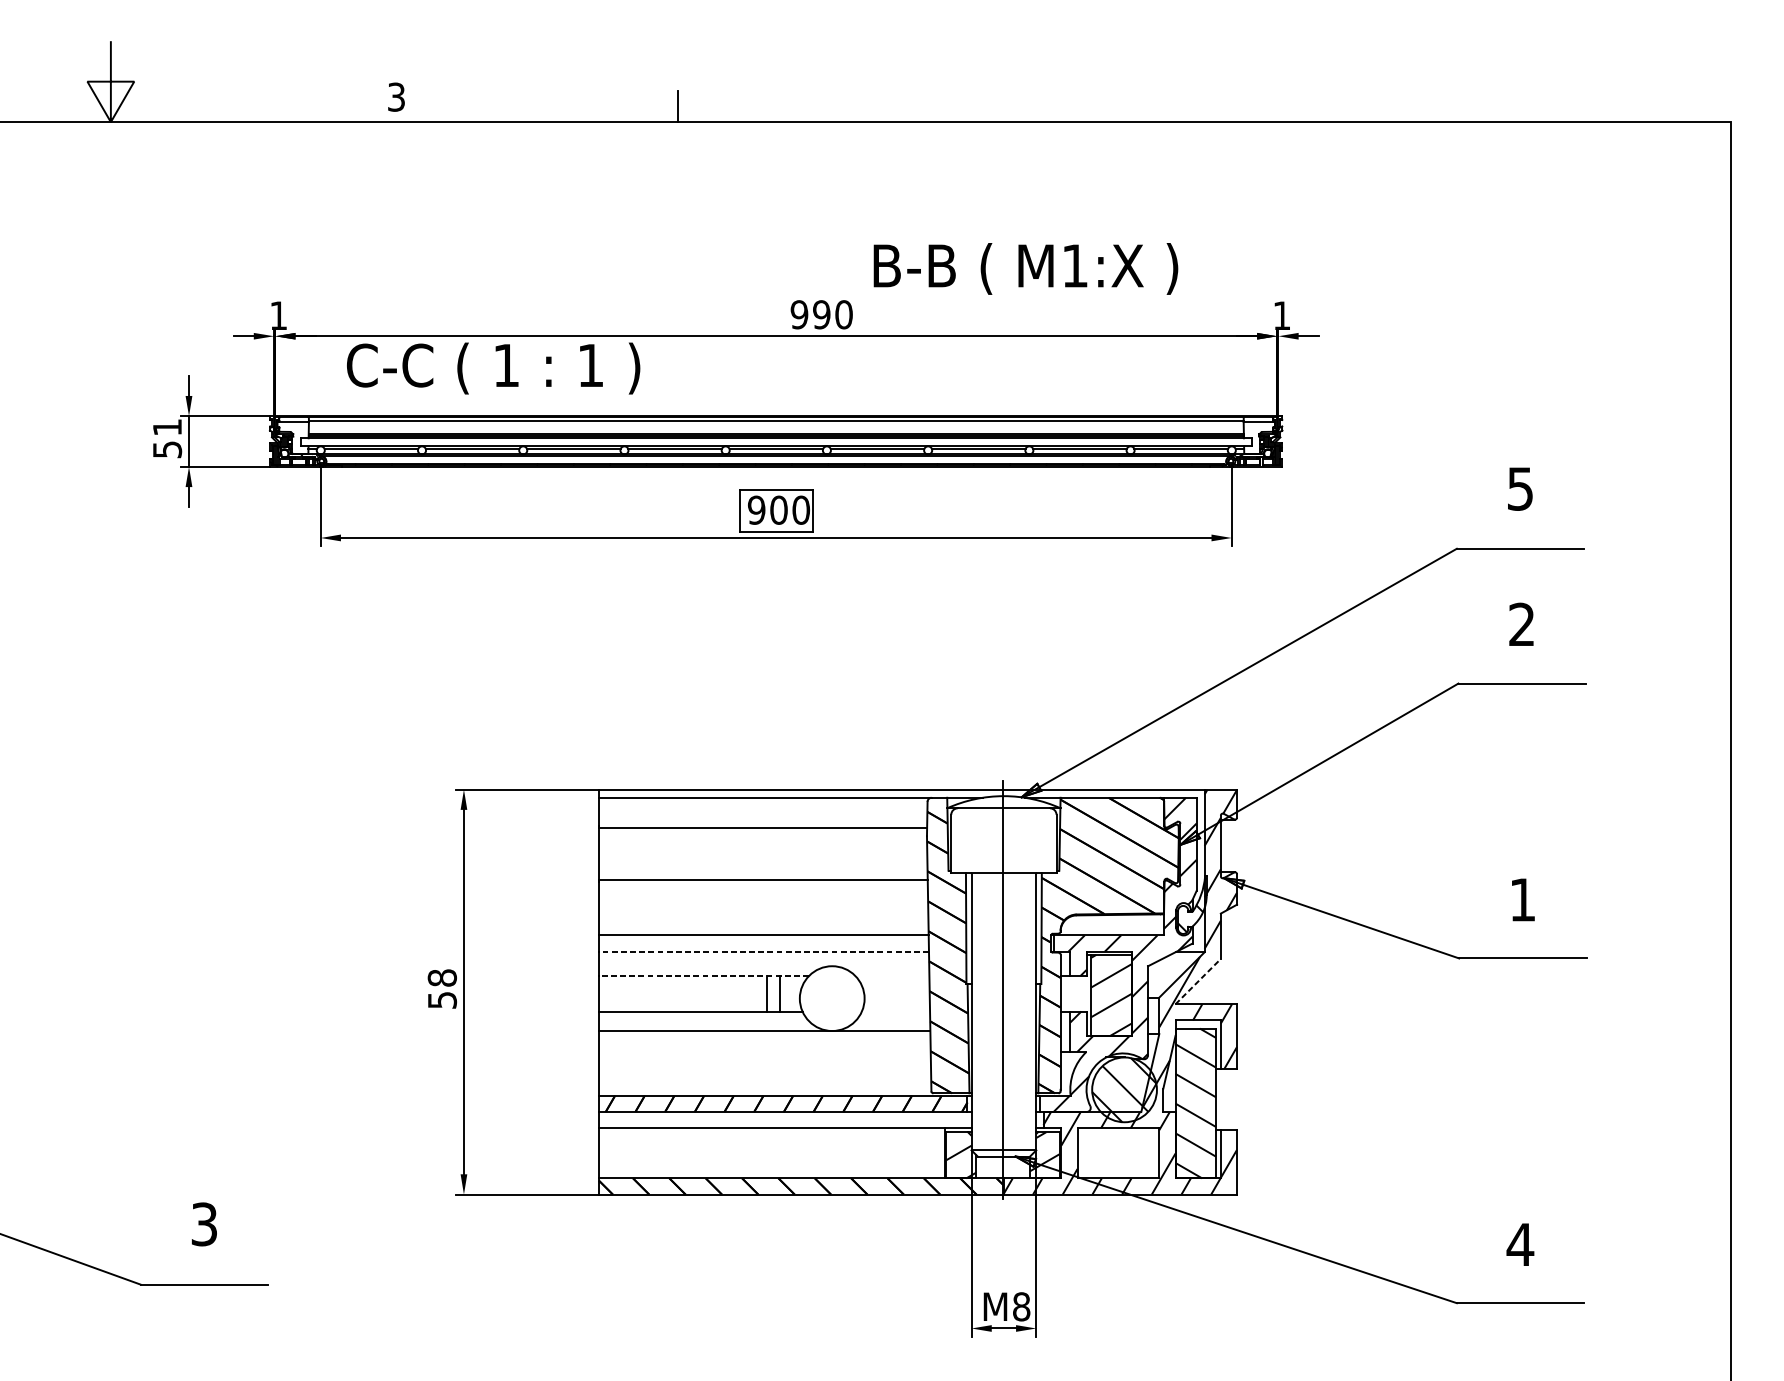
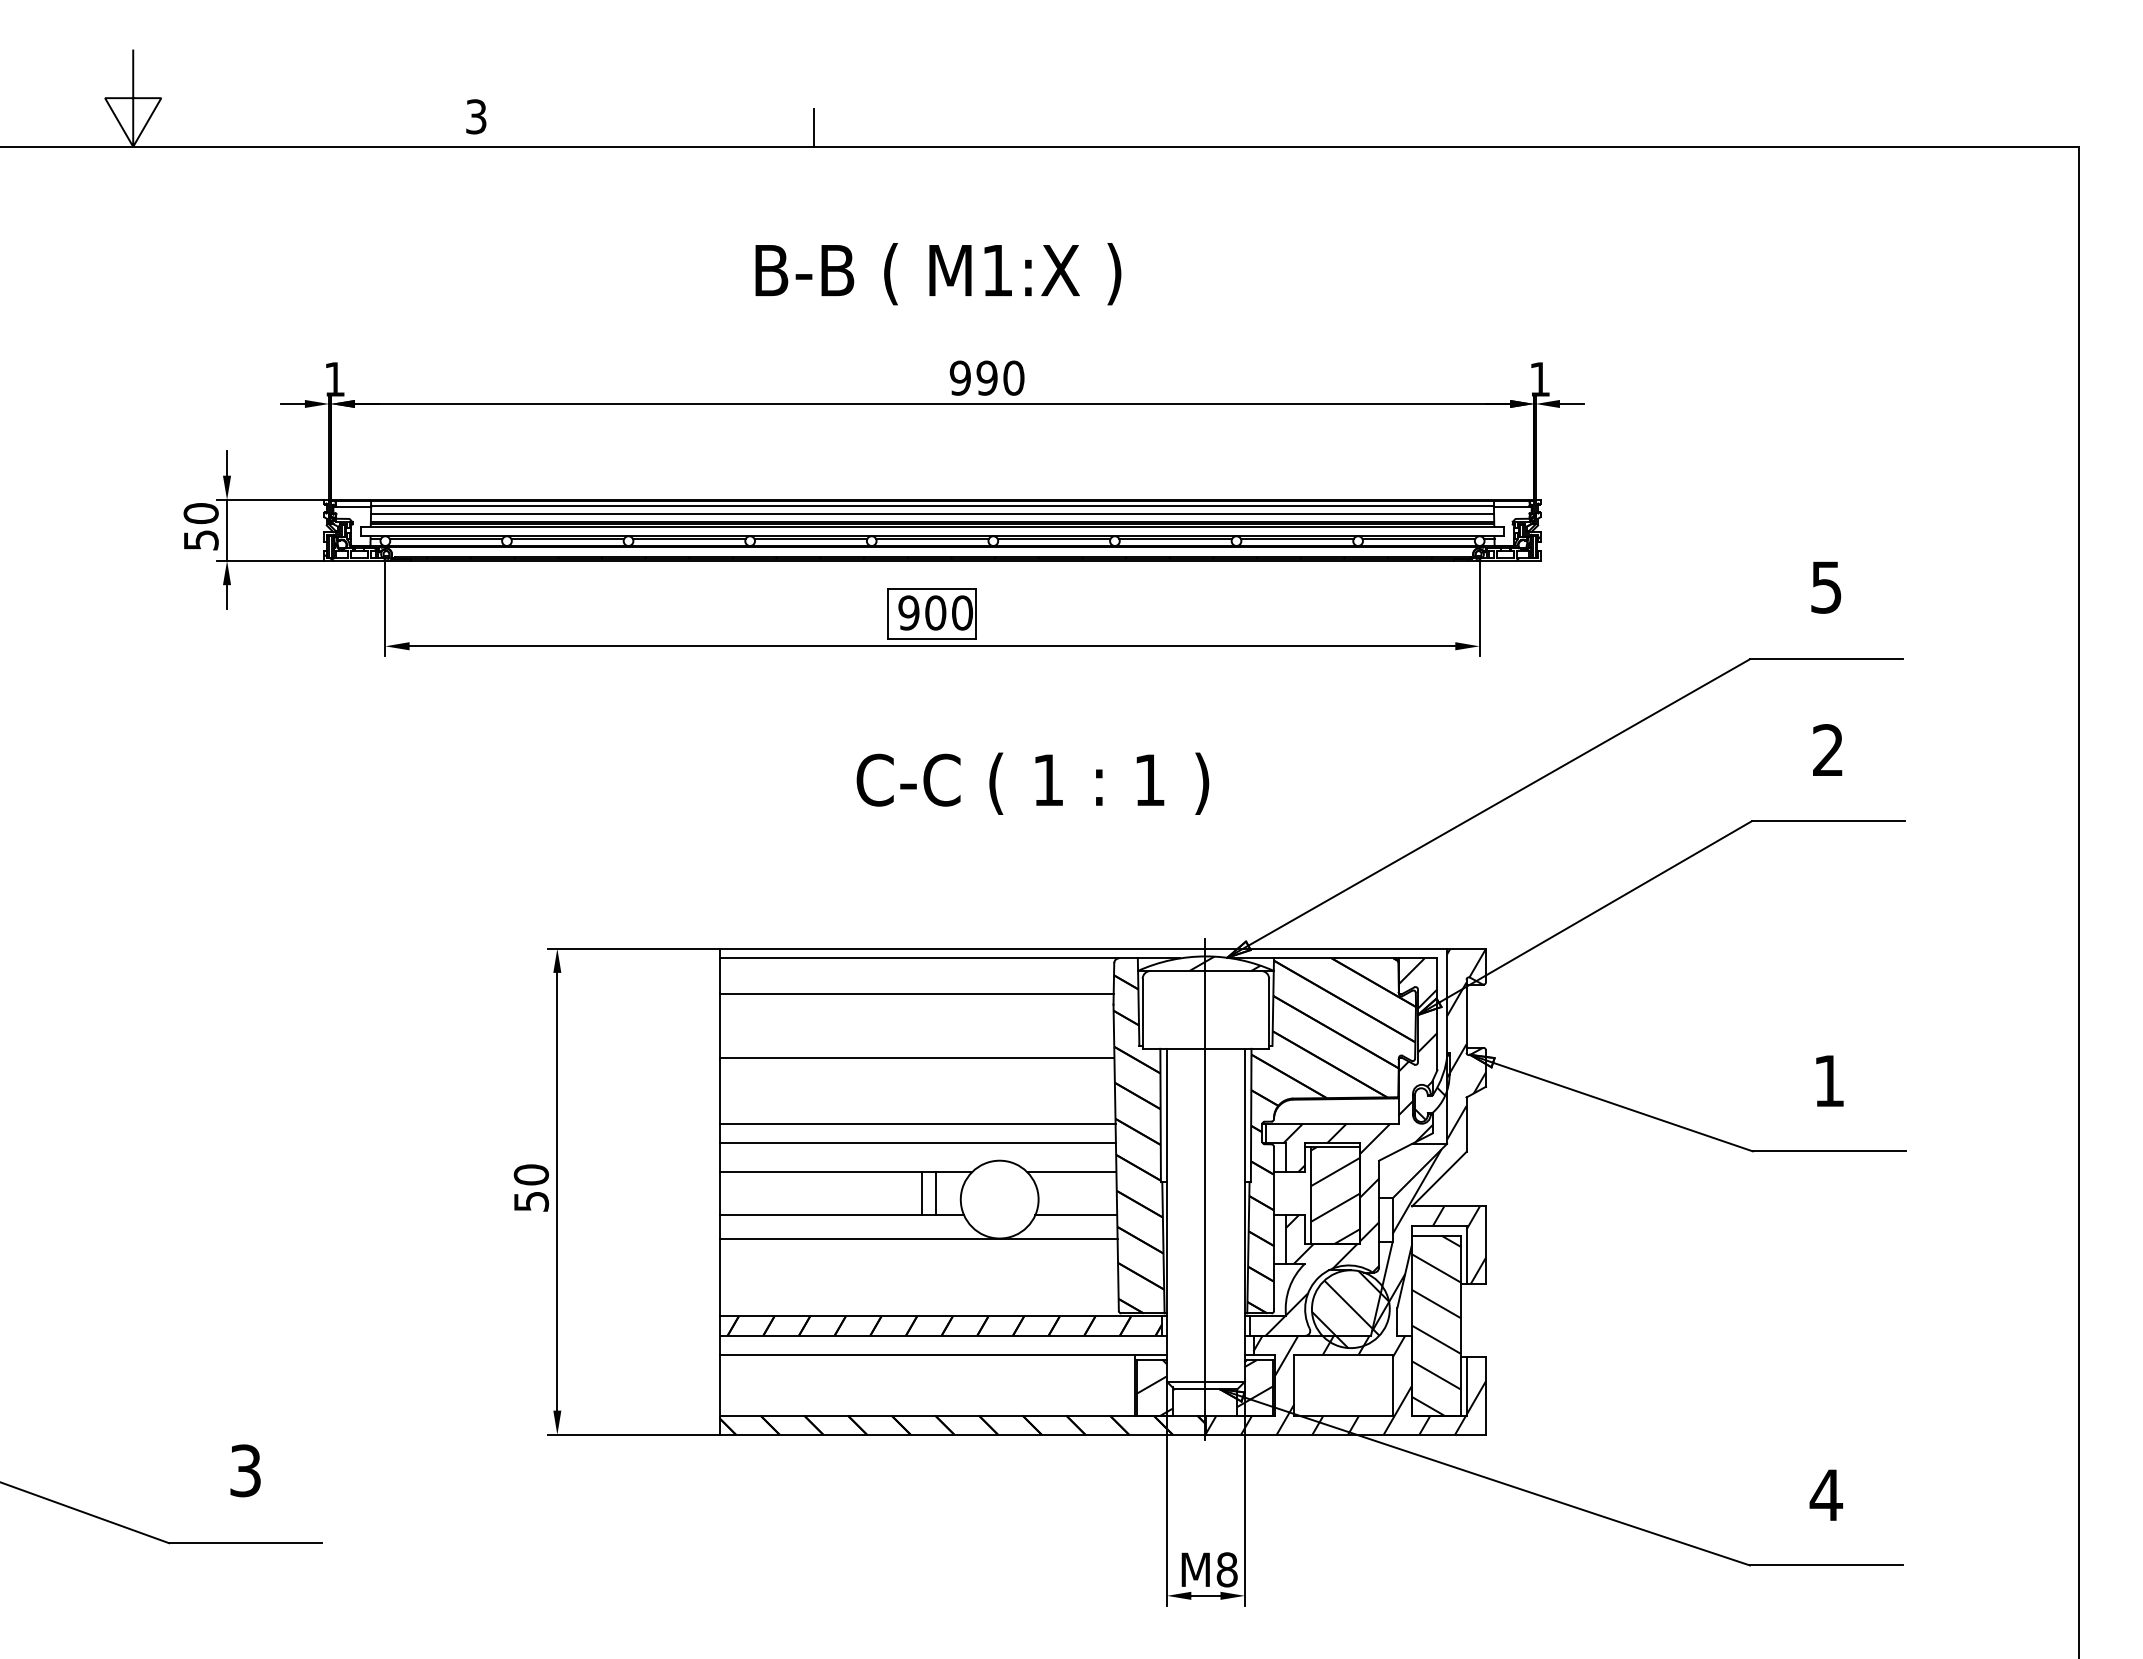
text: (1026, 269) -> (938, 274), moved
text: (493, 368) -> (1032, 783), moved
text: (166, 427) -> (200, 513), 51 -> 50
line: (776, 427) -> (932, 513), added
hatch: (1019, 802) -> (1224, 963), added
line: (763, 951) -> (917, 1143), dashed -> solid
line: (703, 976) -> (845, 1172), dashed -> solid
line: (892, 976) -> (1071, 1172), added
text: (442, 977) -> (531, 1174), 58 -> 50
line: (1198, 981) -> (1439, 1179), dashed -> solid
line: (896, 1011) -> (1076, 1215), added

